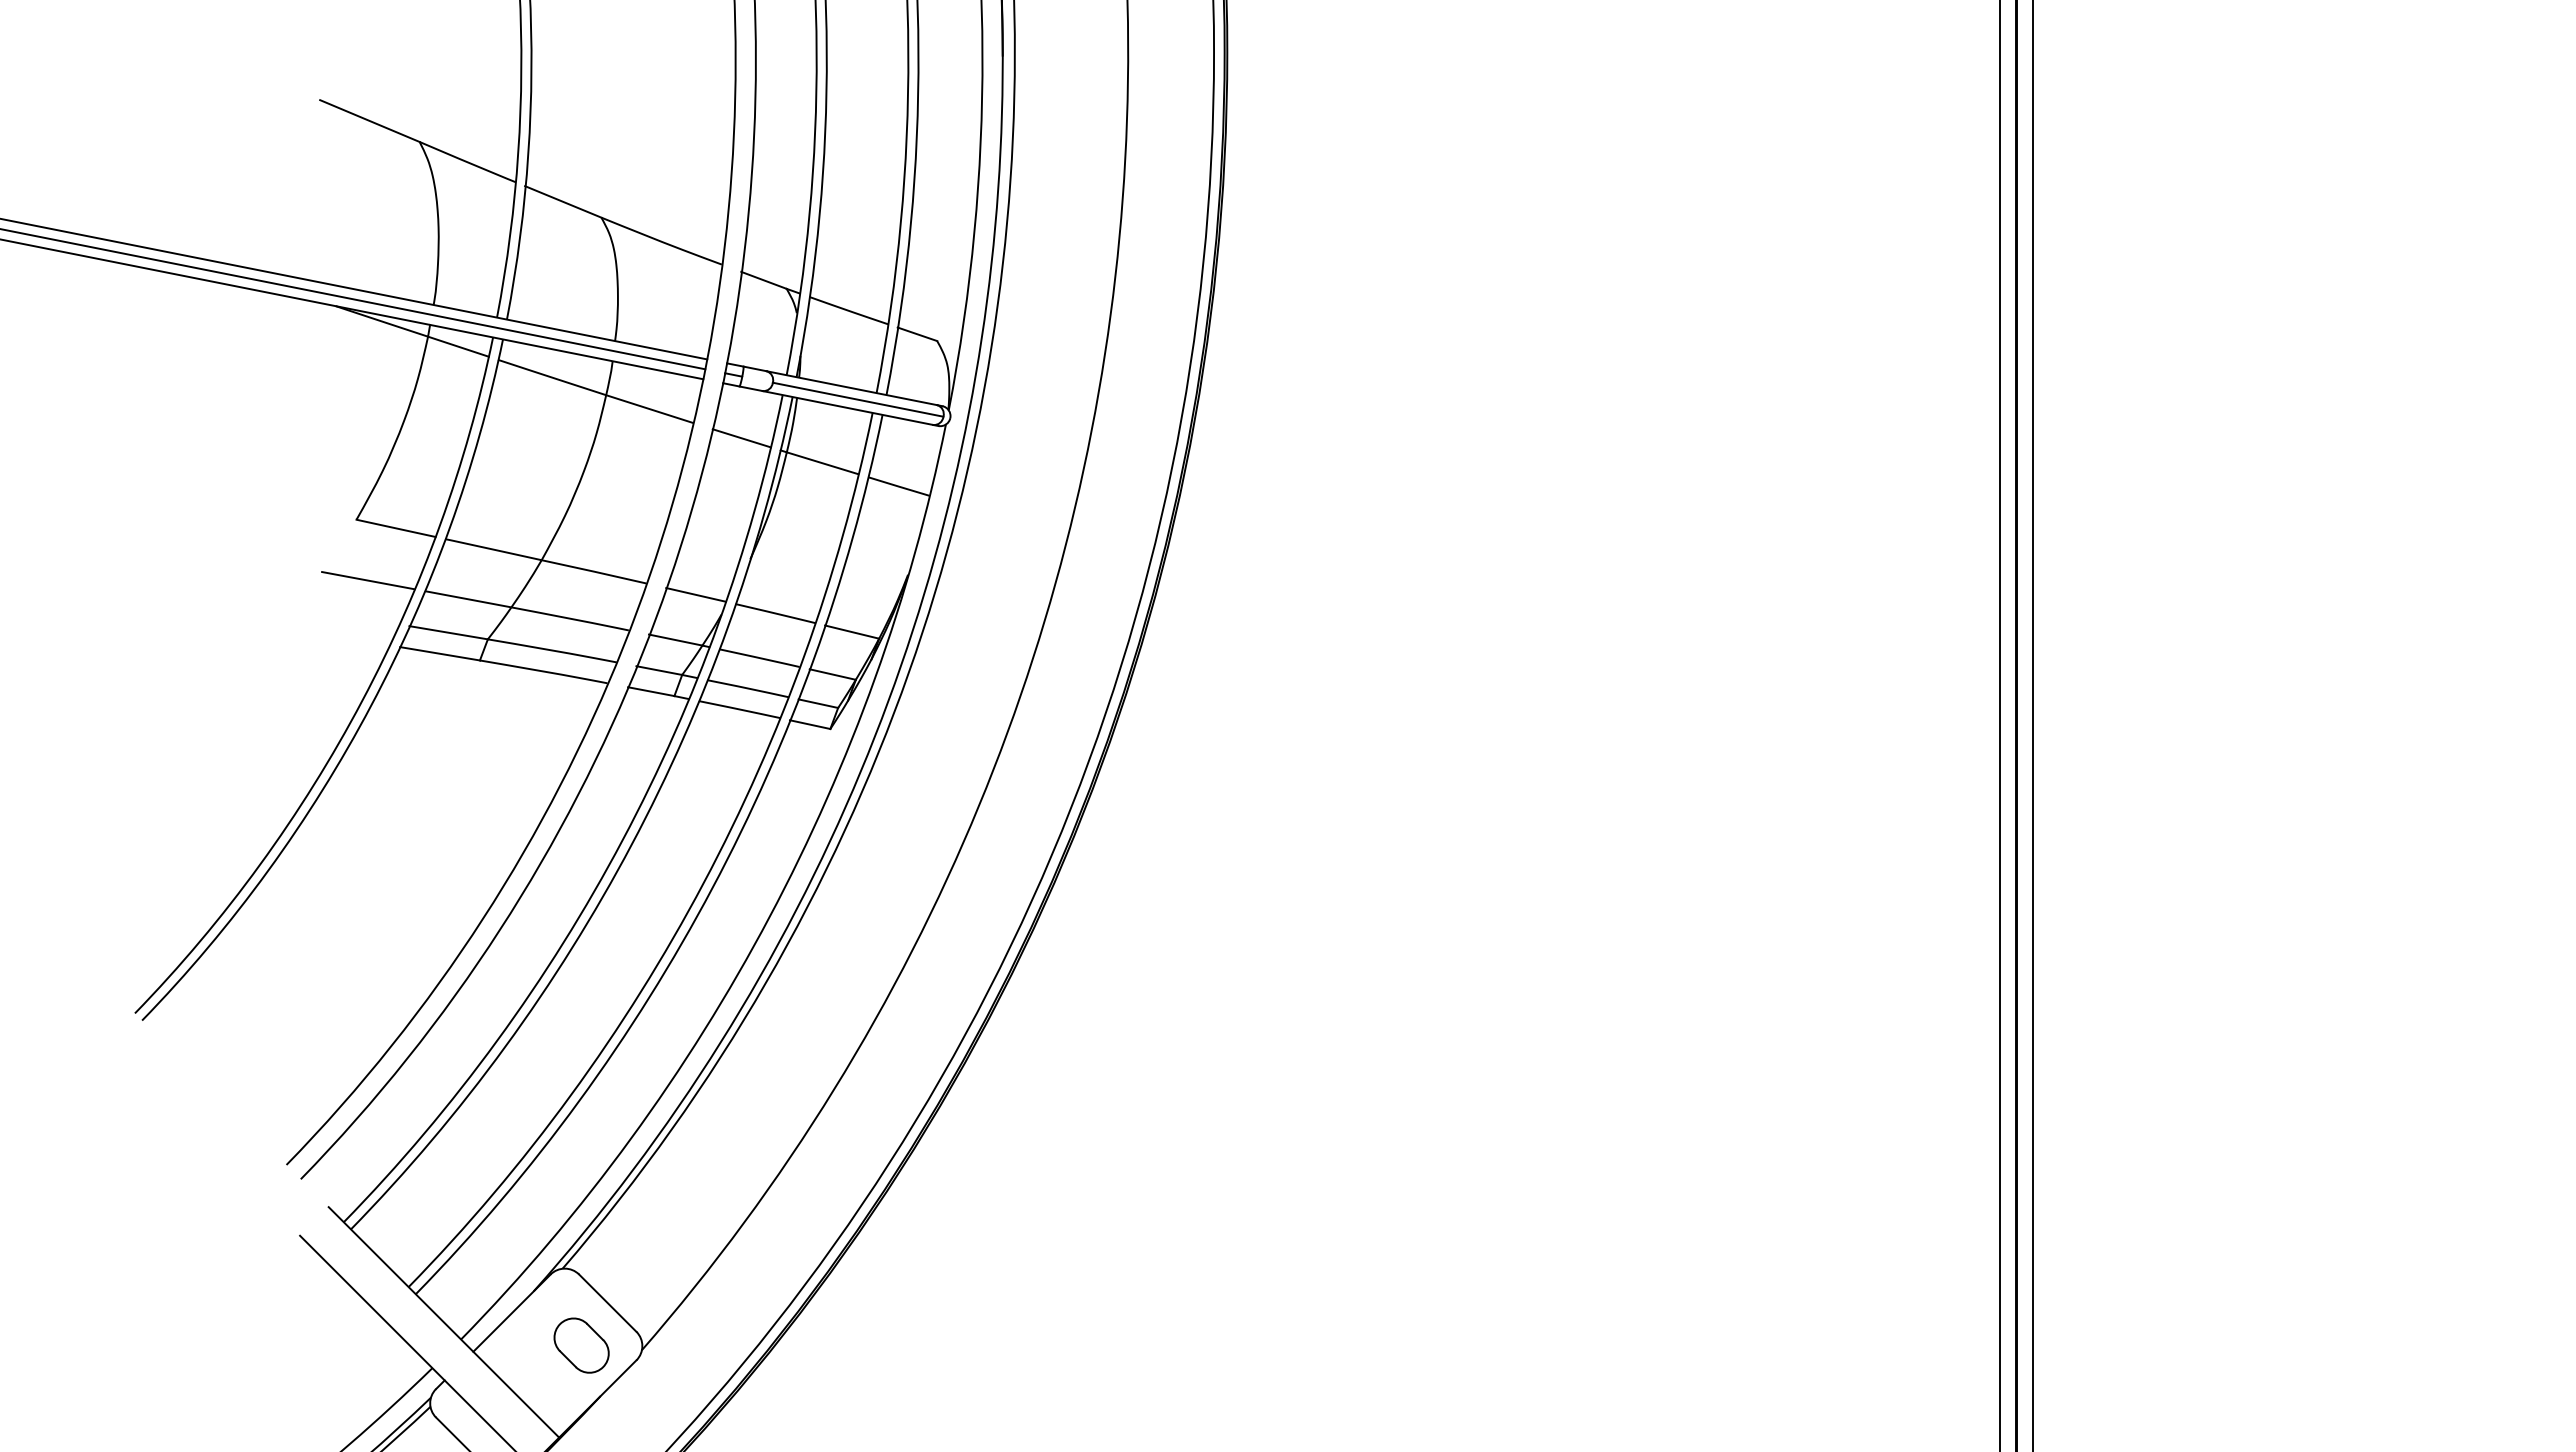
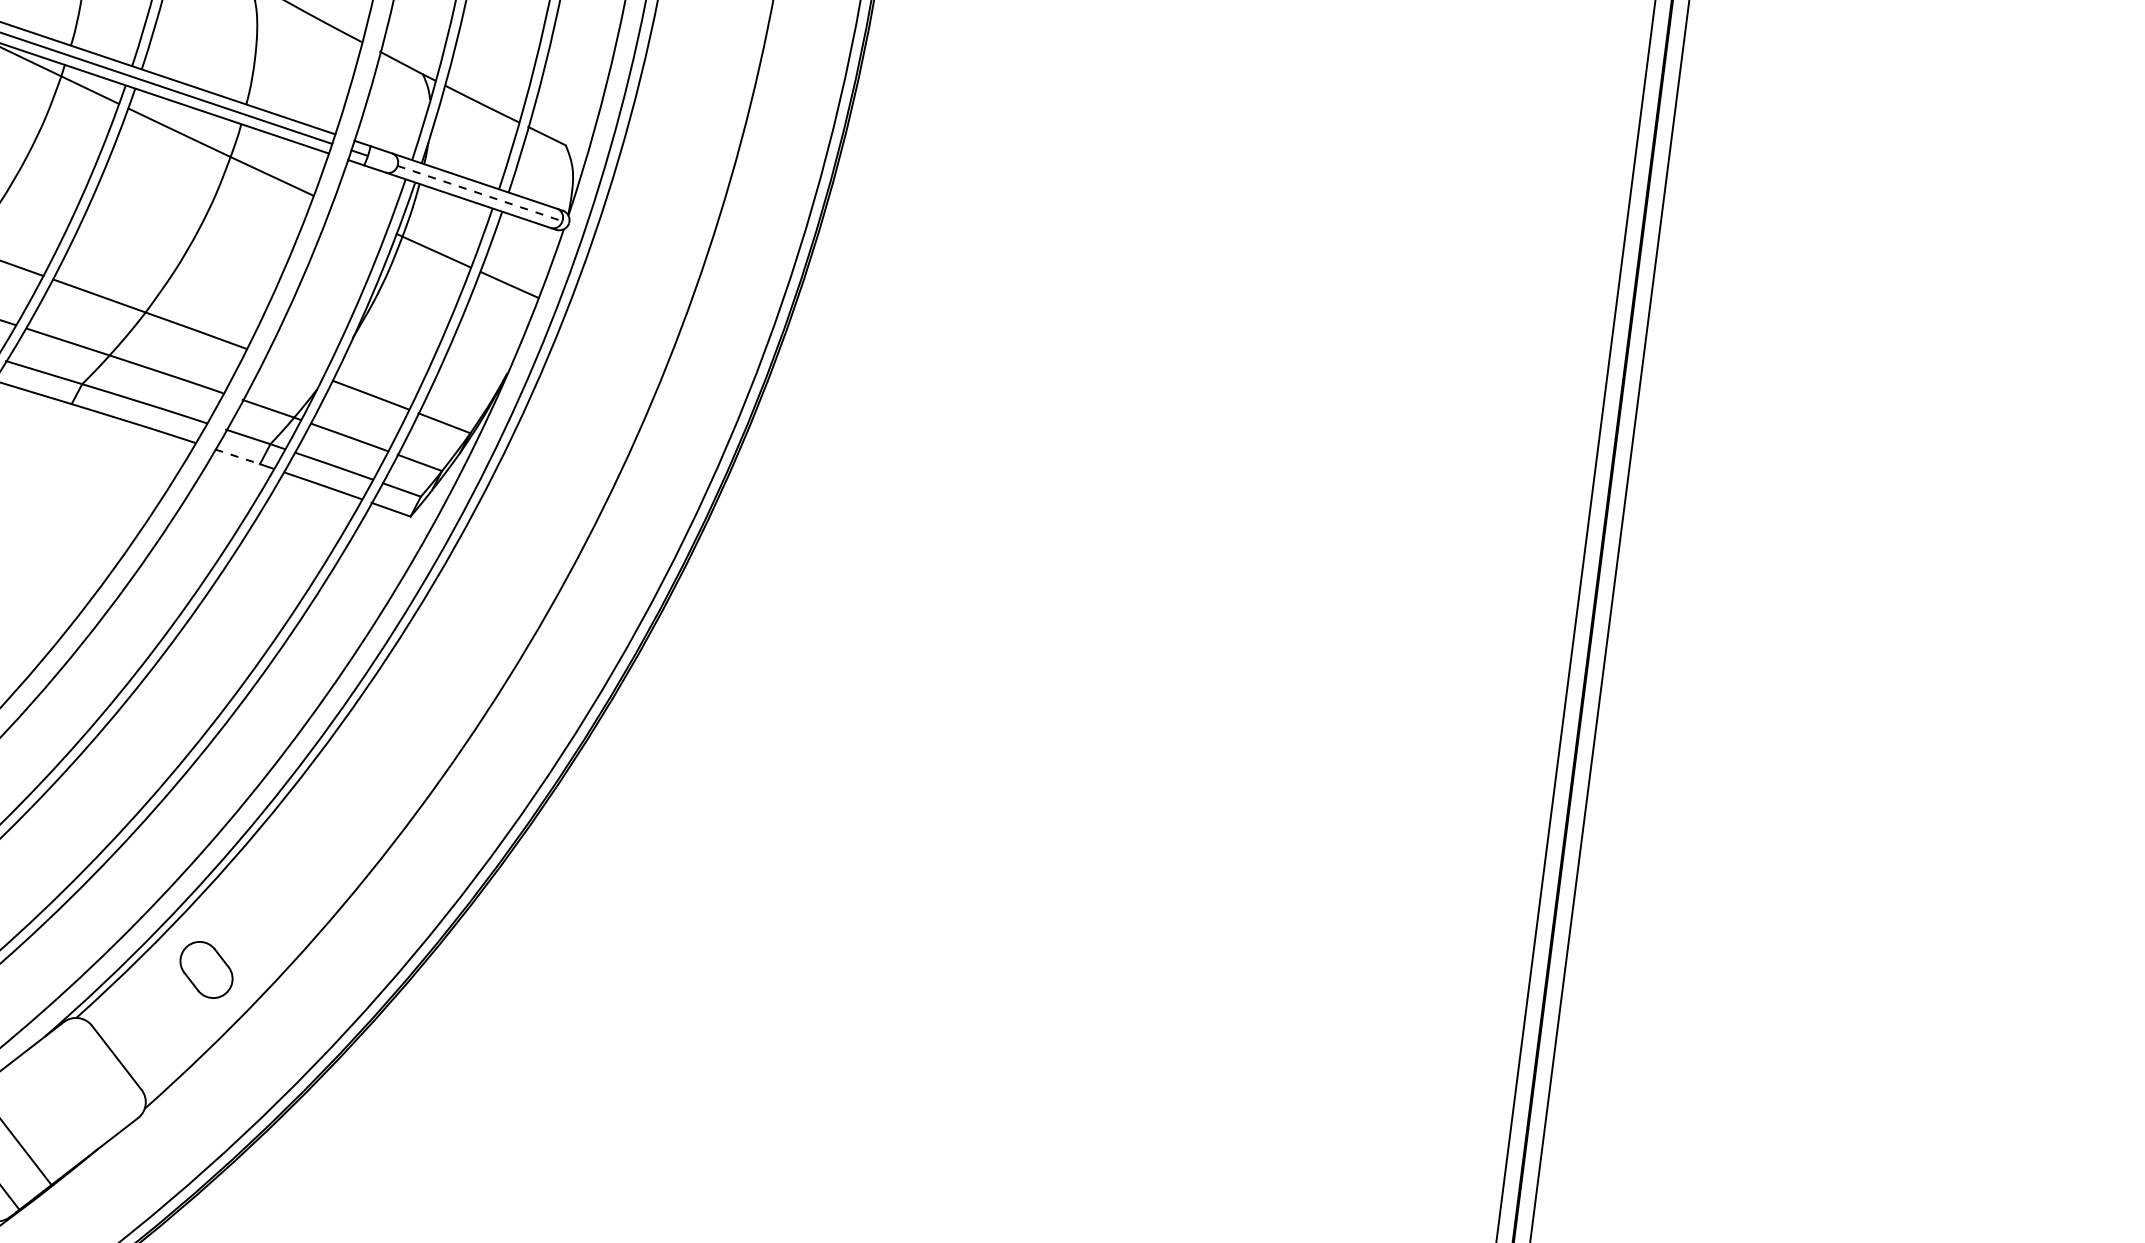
line: (858, 399) -> (480, 193), solid -> dashed
line: (741, 438) -> (359, 217), removed
line: (695, 594) -> (293, 366), removed
line: (651, 691) -> (237, 456), solid -> dashed
part: (581, 1345) -> (206, 969), moved

